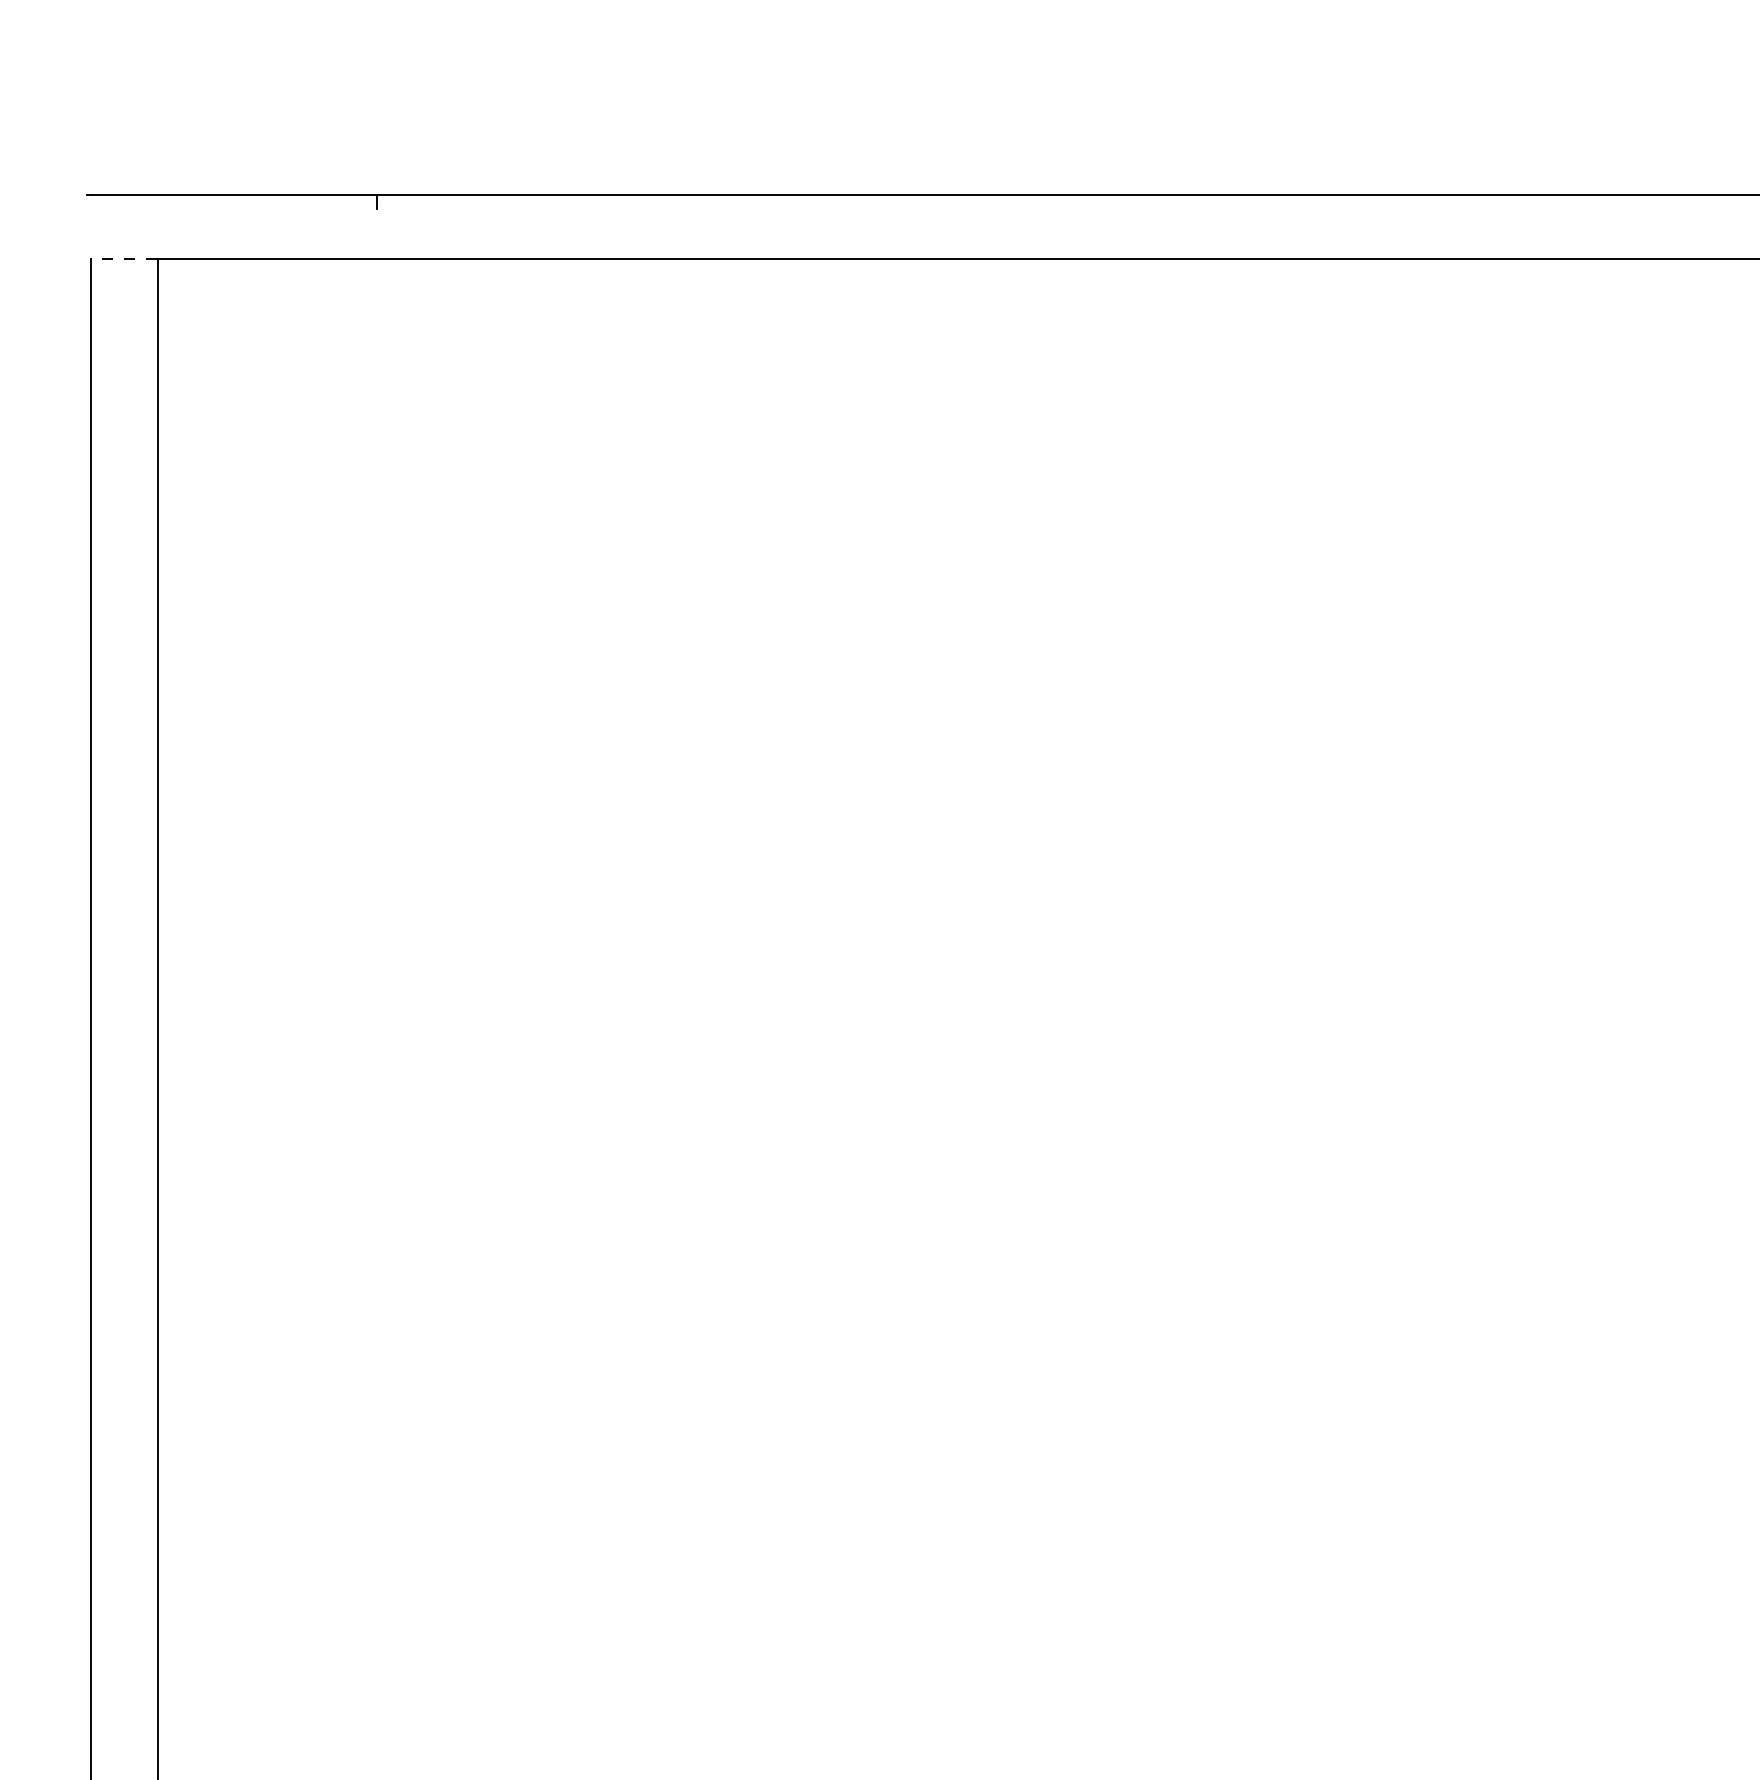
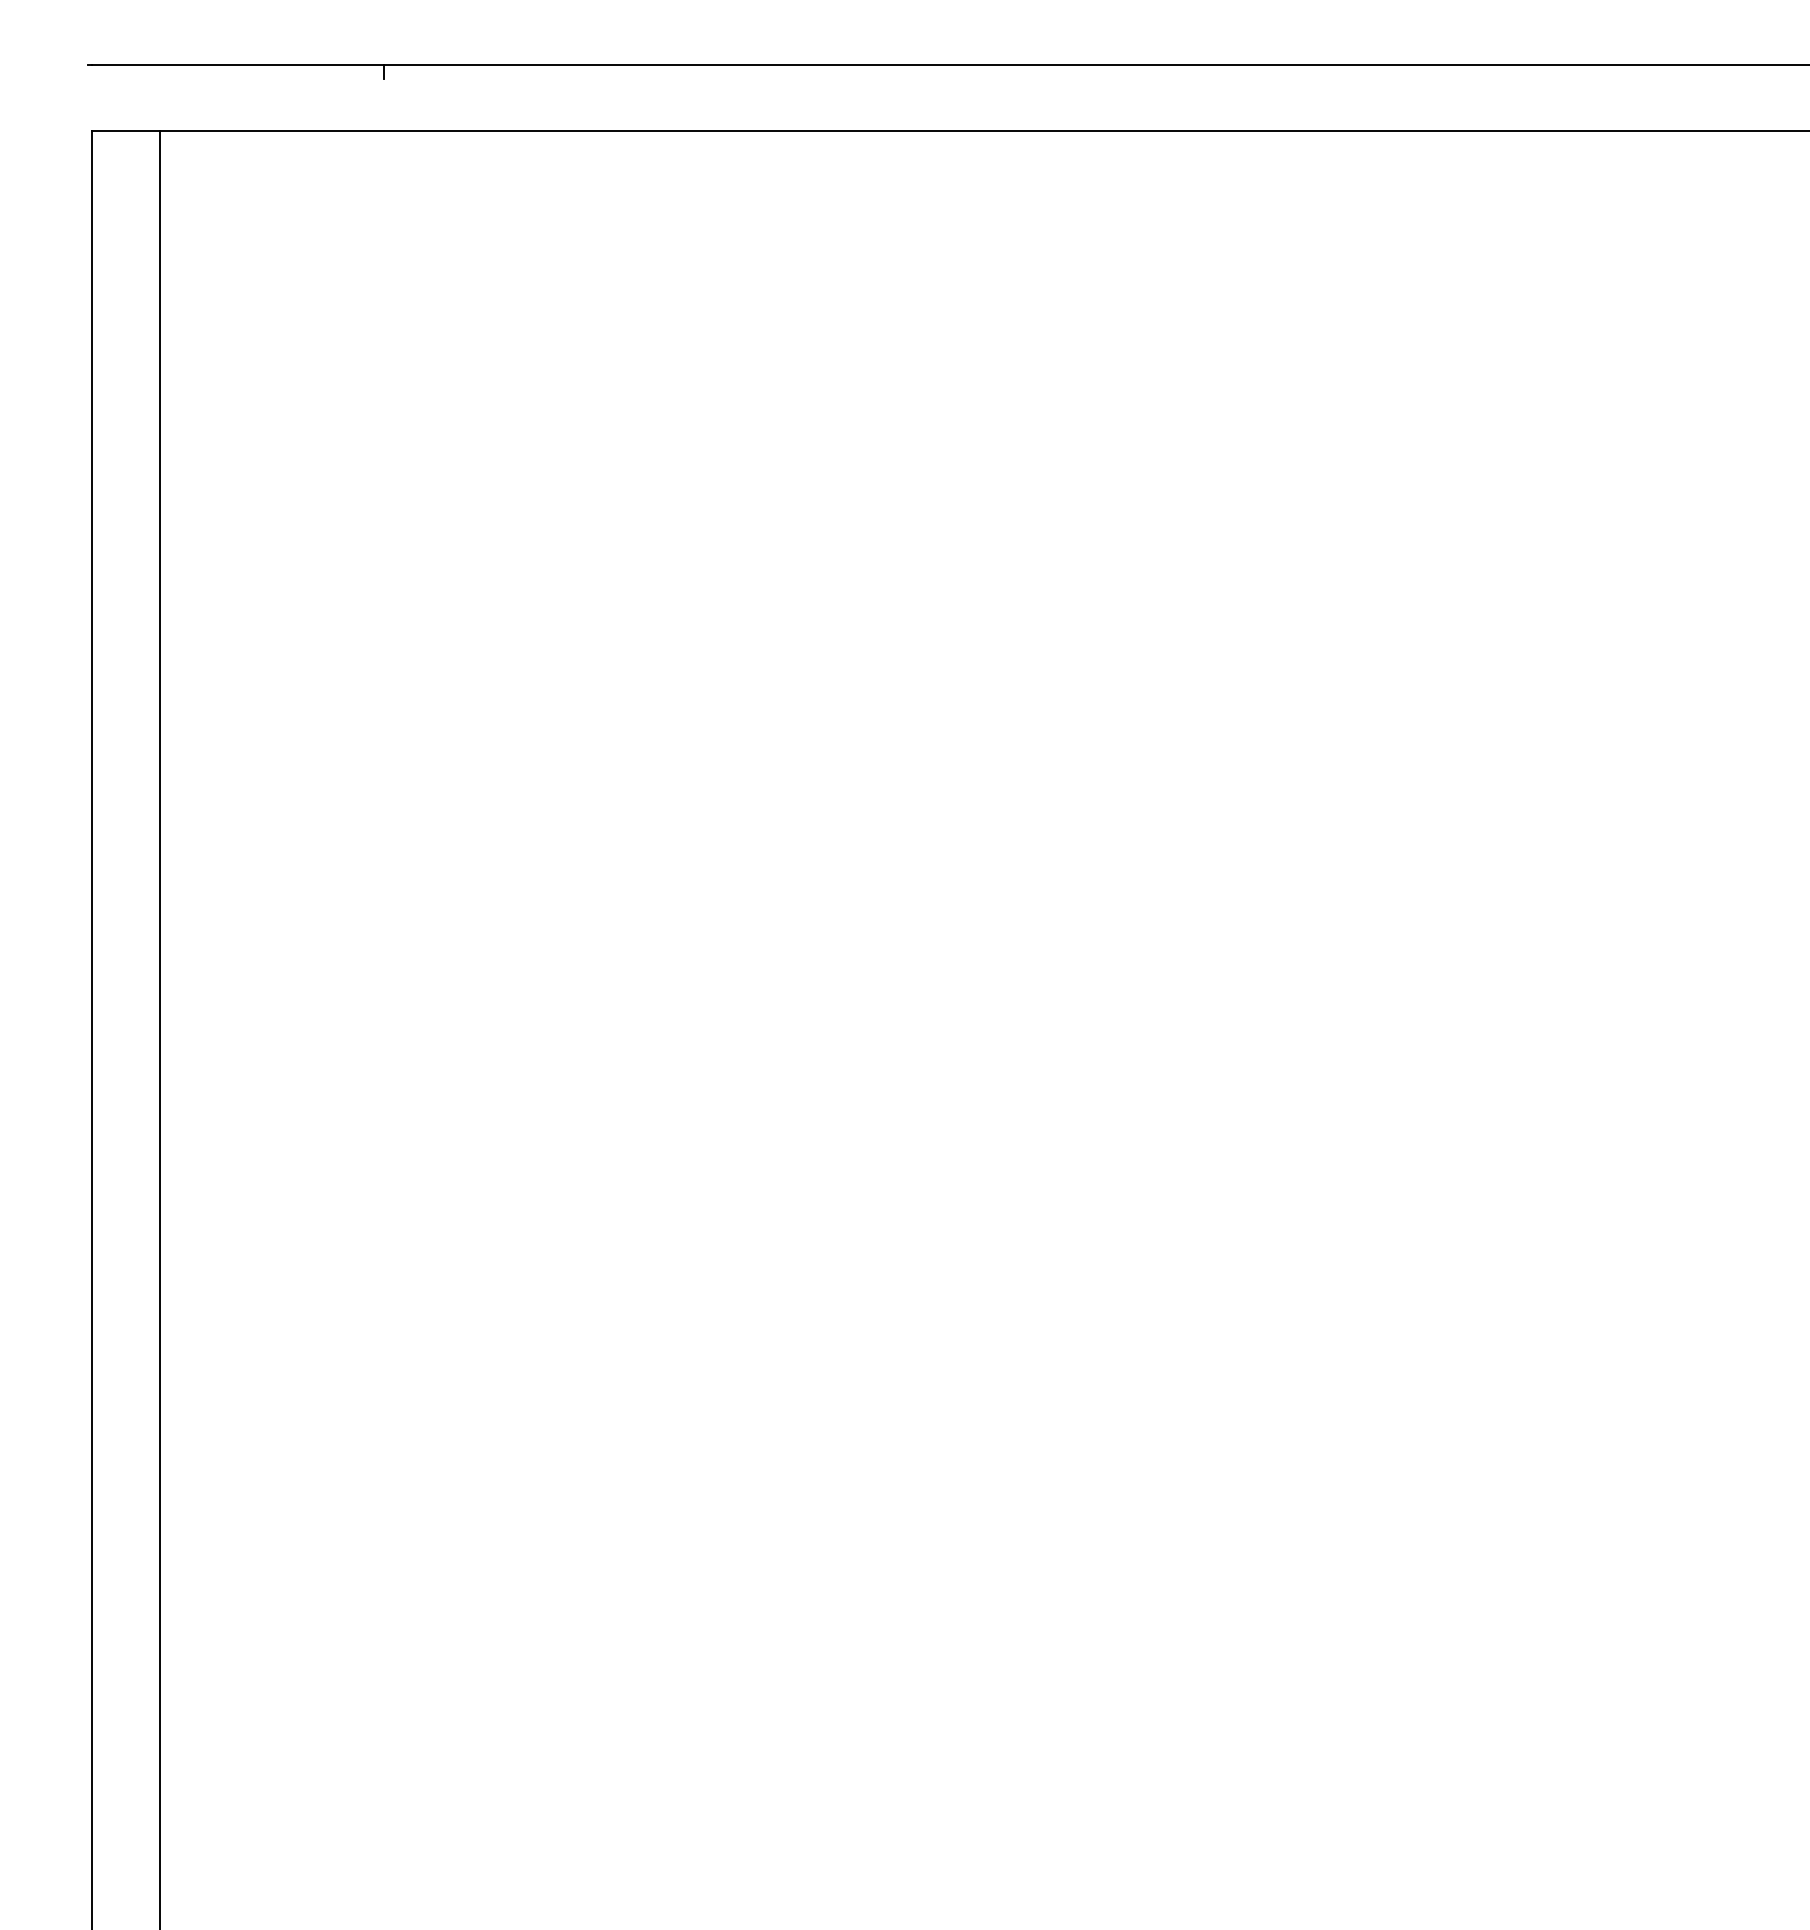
line: (124, 258) -> (126, 130), dashed -> solid

